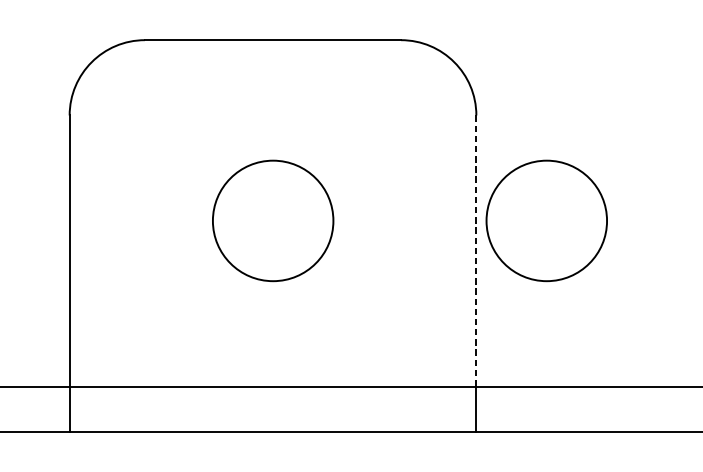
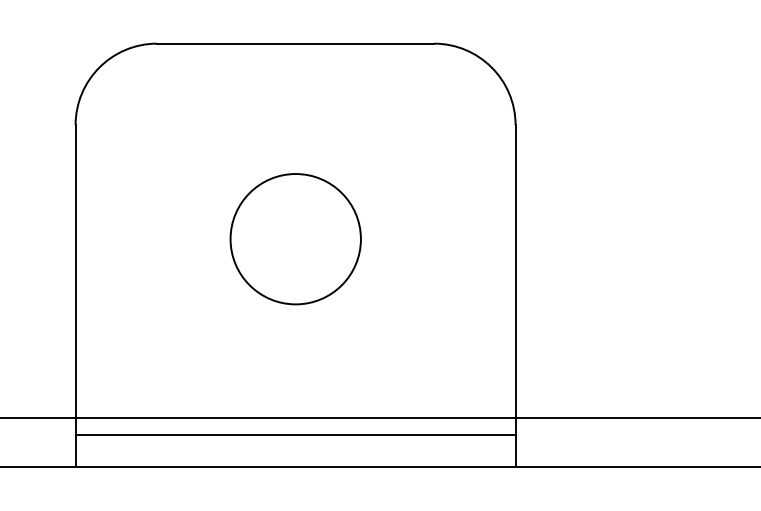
circle: (546, 221) -> (591, 239), removed
line: (476, 250) -> (515, 271), dashed -> solid
line: (272, 401) -> (295, 434), added

